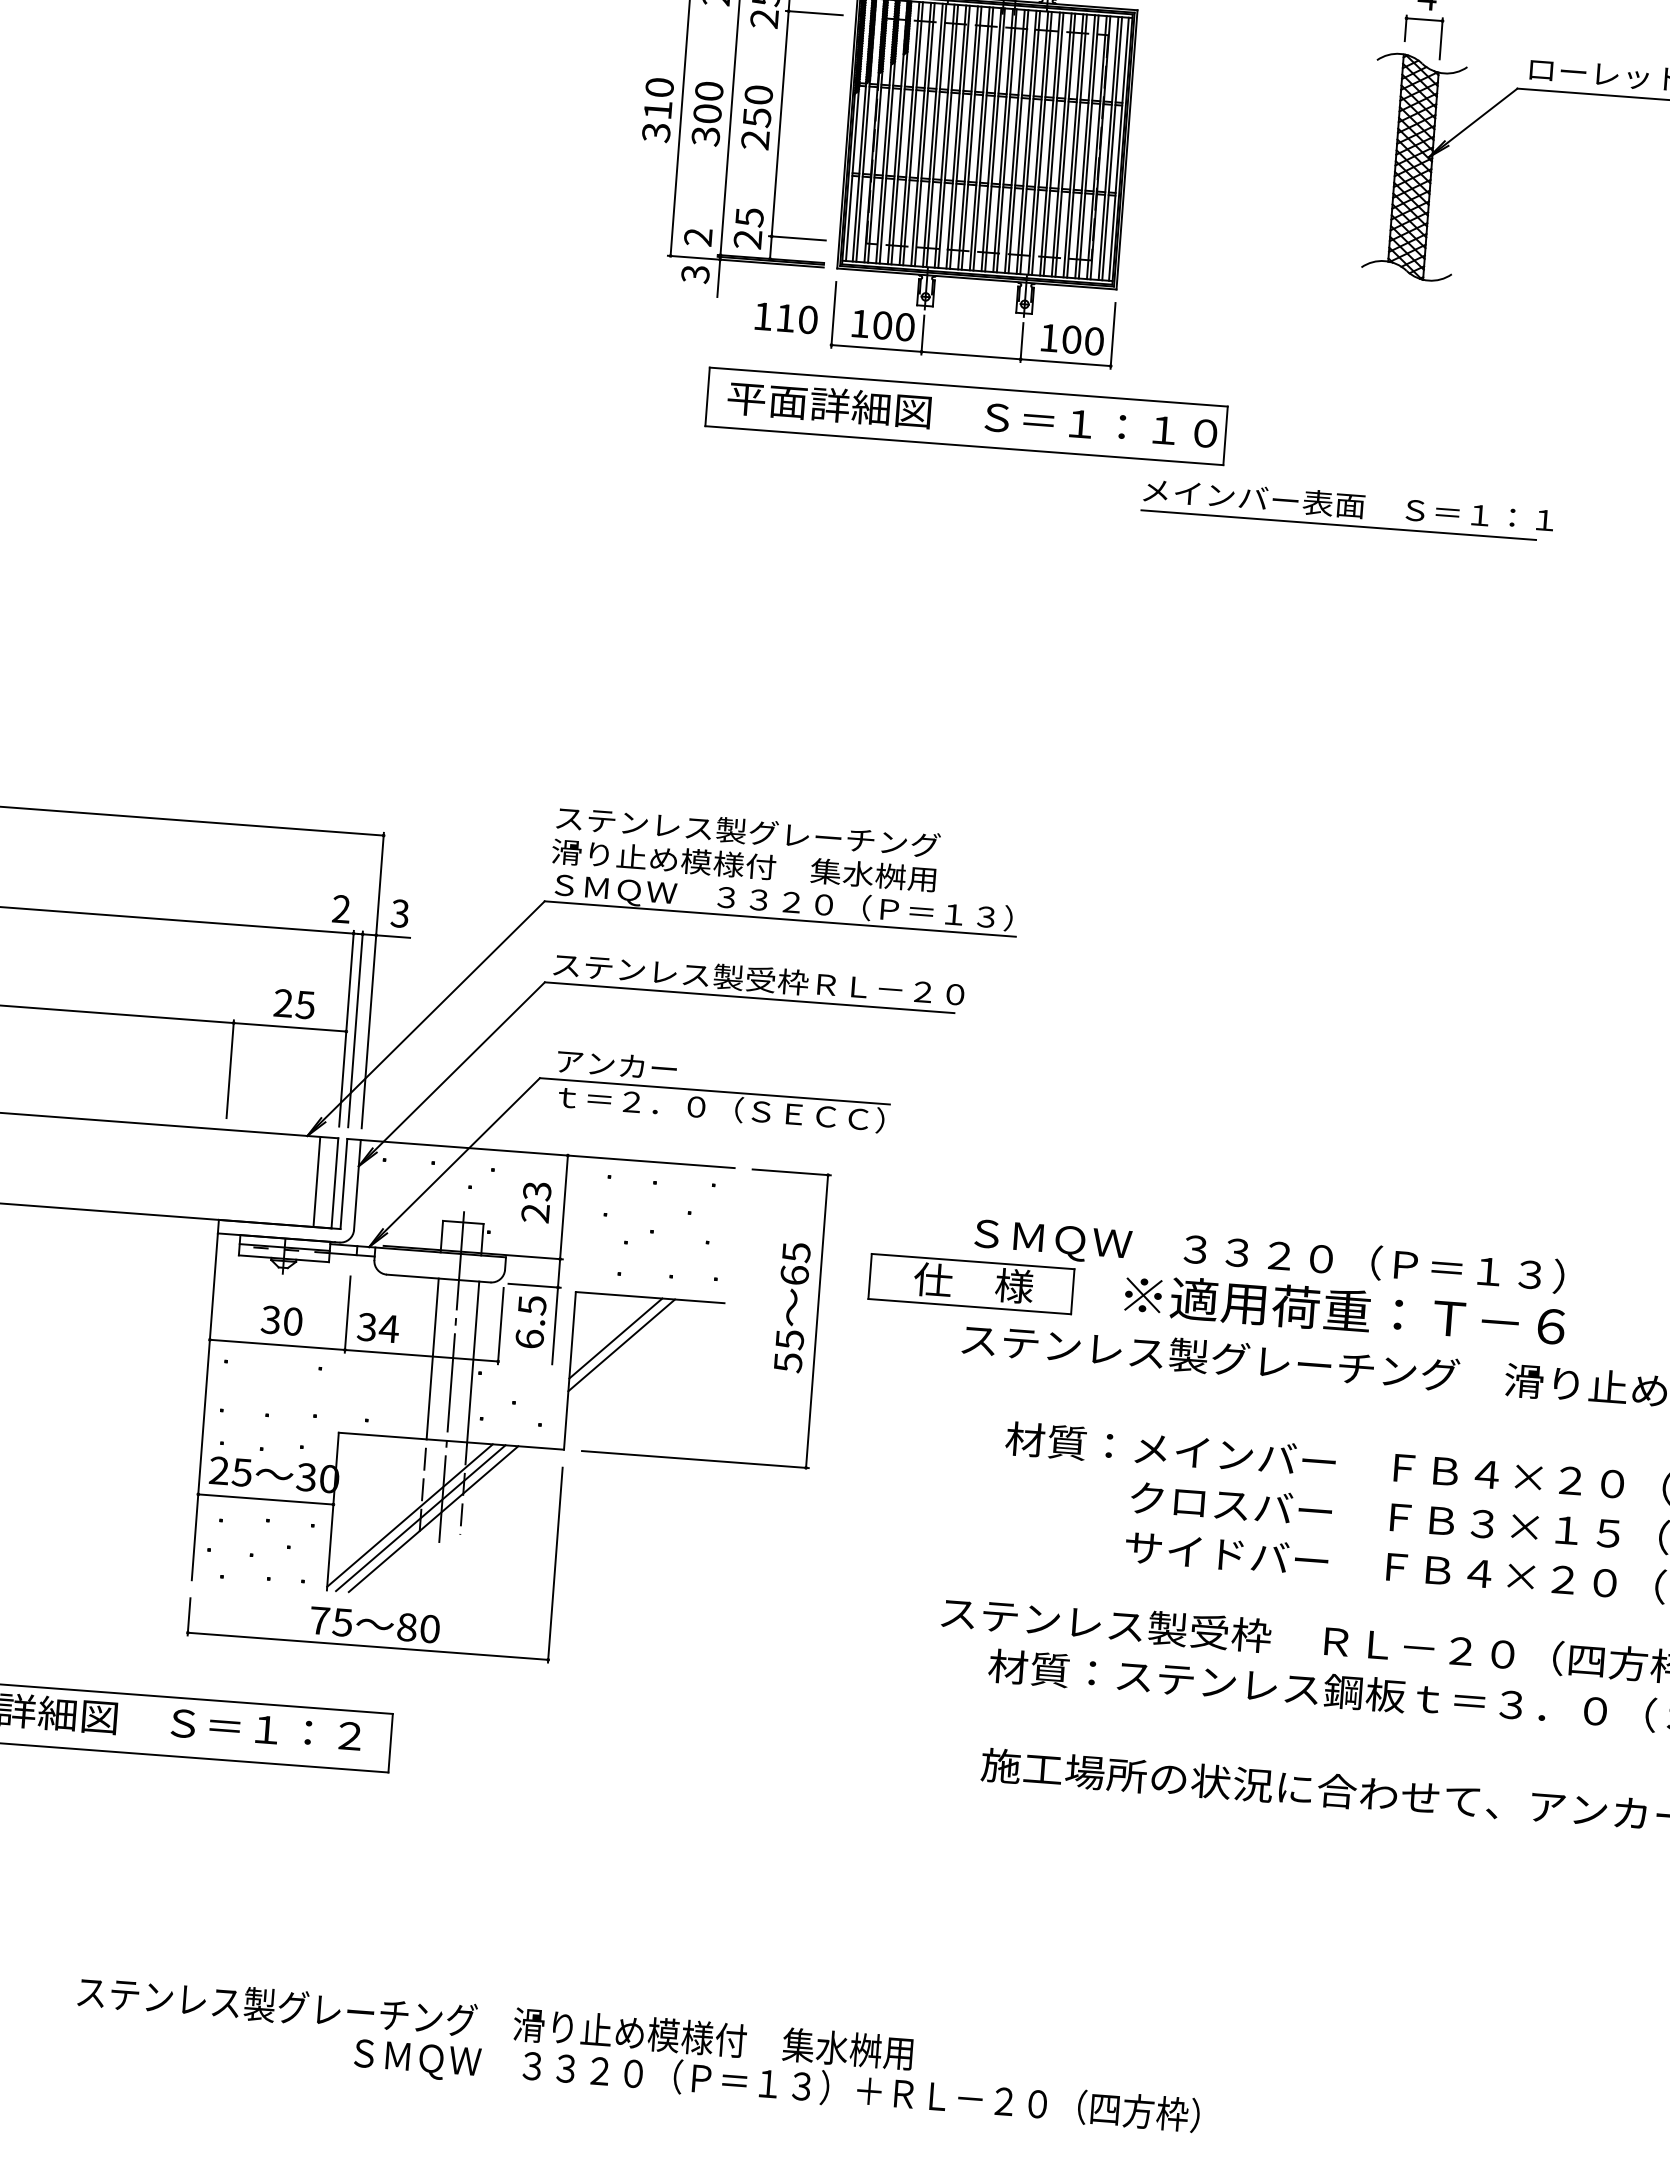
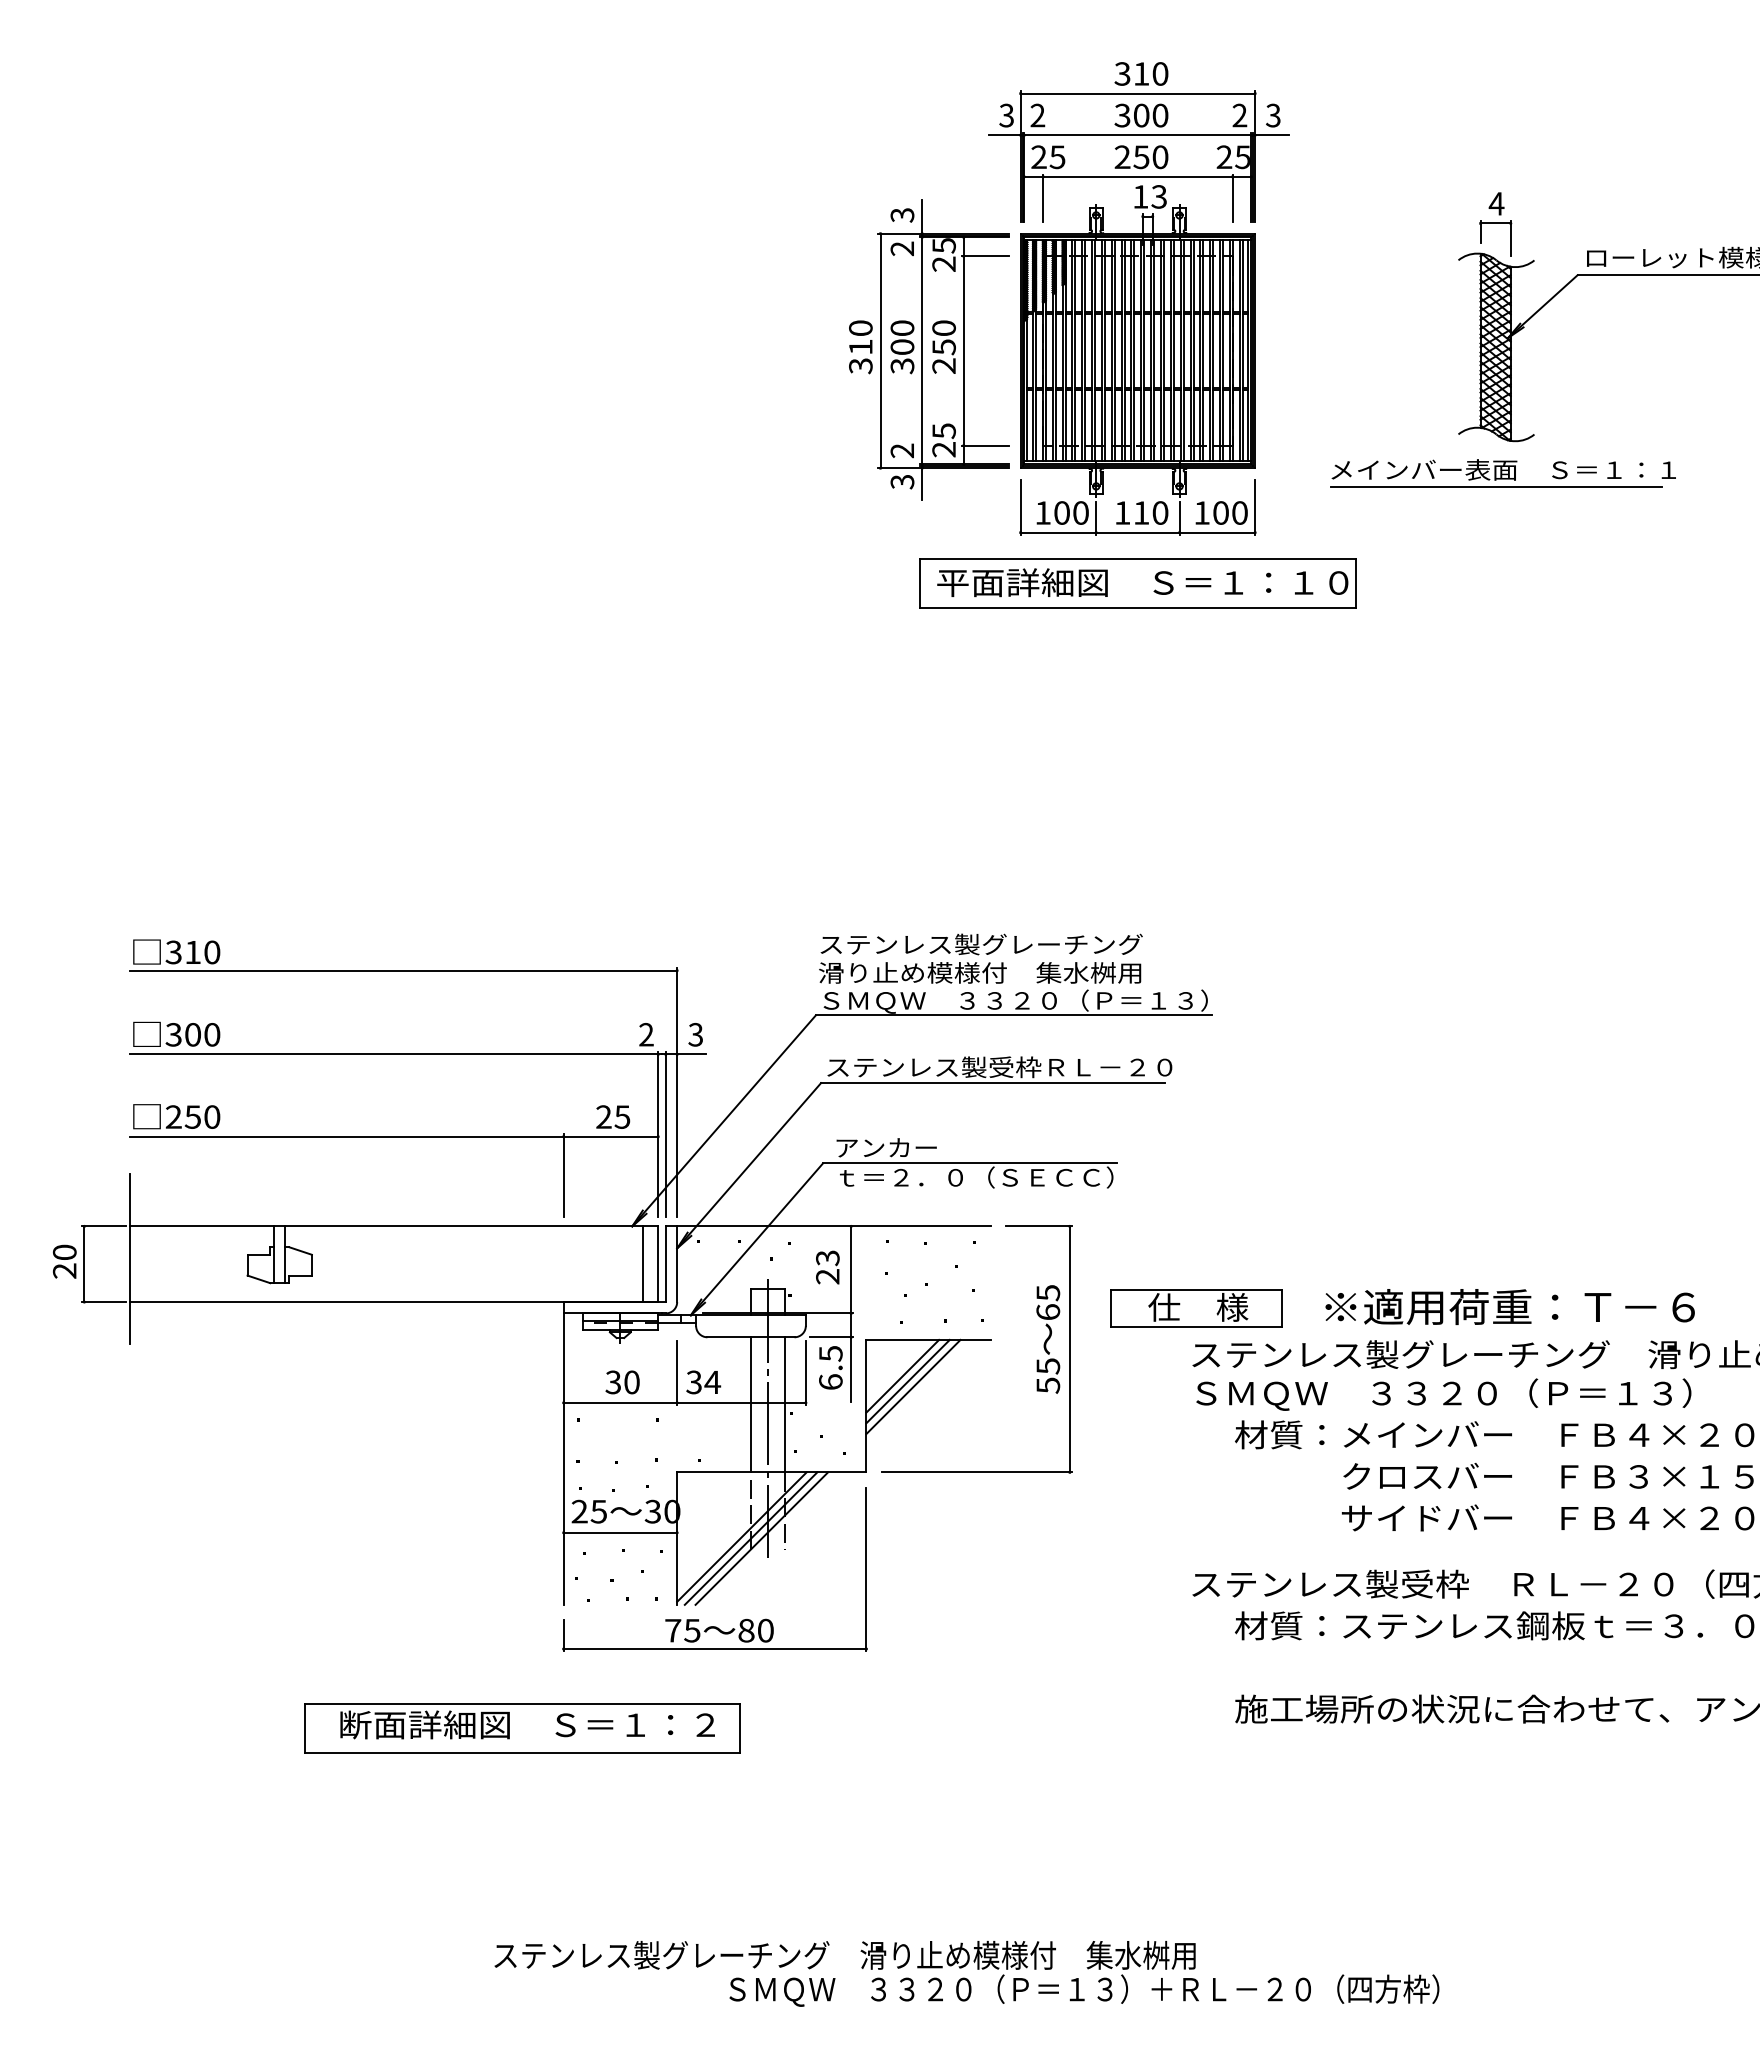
text: (786, 317) -> (1142, 512), moved
part: (1346, 509) -> (1502, 473), moved
text: (1269, 1256) -> (1443, 1394), moved
line: (627, 1351) -> (913, 1386), added

